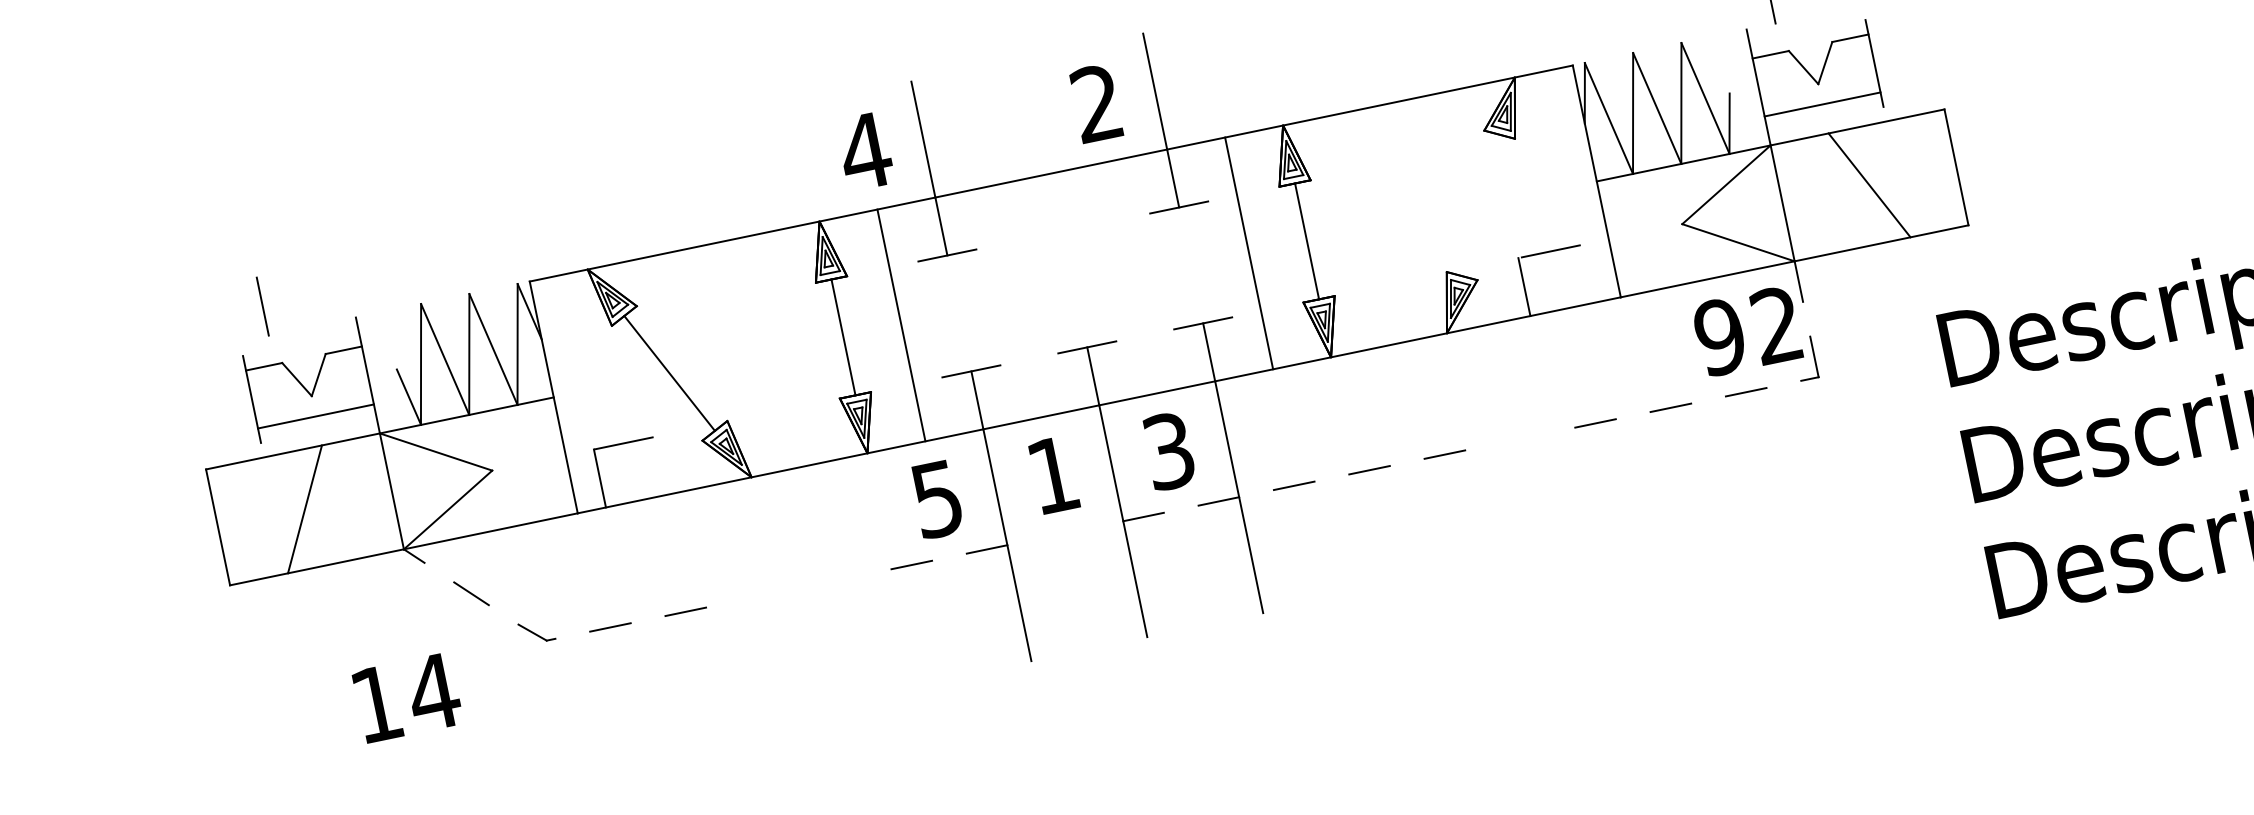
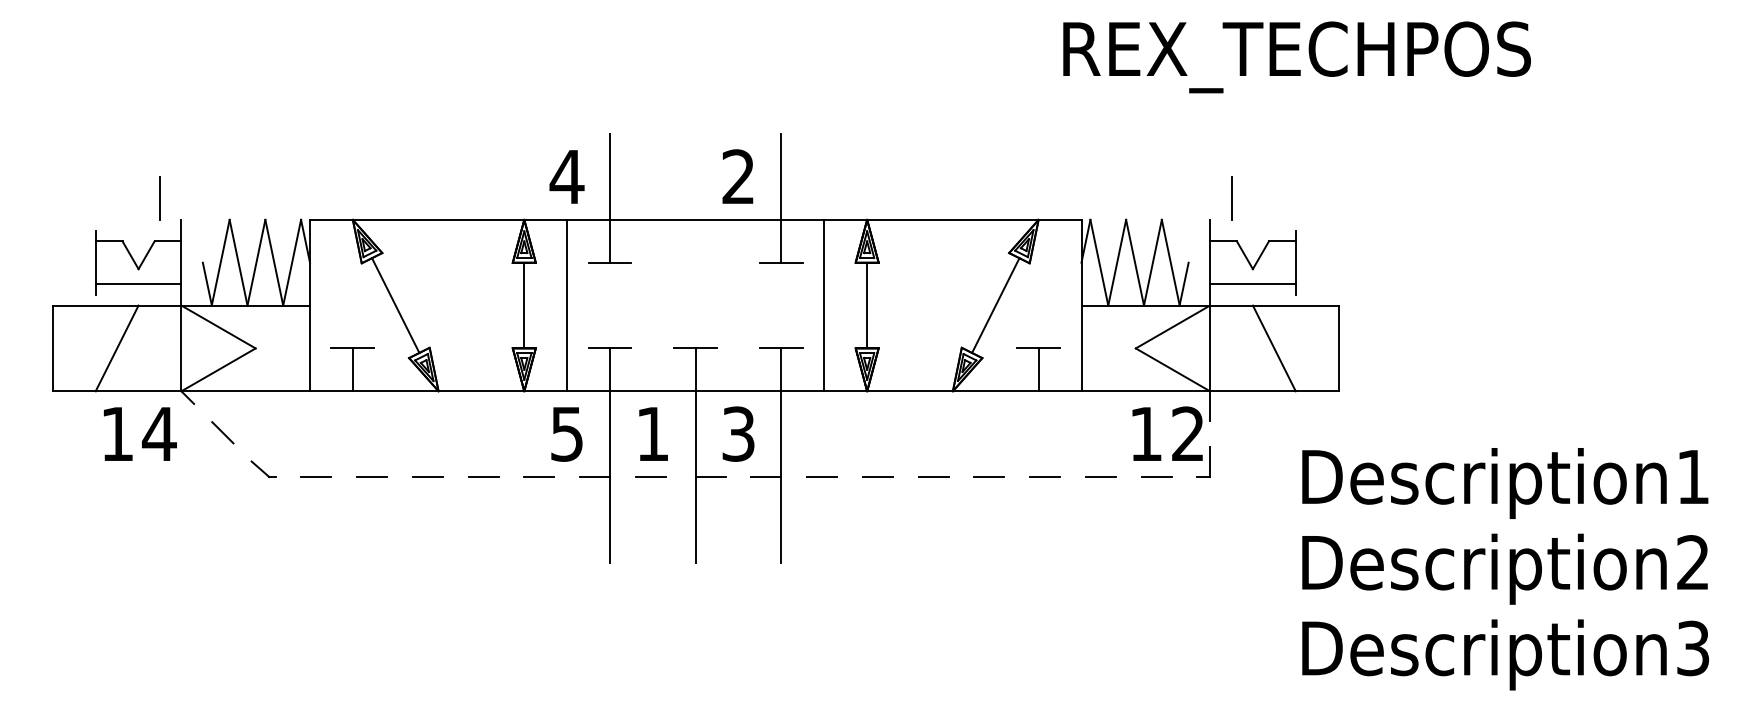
line: (1480, 205) -> (995, 305), added
line: (1524, 286) -> (1038, 369), moved
line: (262, 306) -> (159, 198), moved
text: (1719, 336) -> (1145, 433), 92 -> 12
line: (1518, 438) -> (988, 476), added
line: (599, 478) -> (352, 369), moved
line: (1062, 534) -> (650, 477), added
line: (836, 581) -> (483, 477), added
line: (760, 596) -> (427, 477), added
text: (406, 697) -> (139, 433), moved

